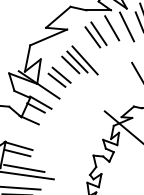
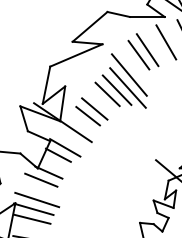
line: (85, 50) -> (128, 73), added
line: (23, 125) -> (40, 180), added
line: (20, 139) -> (36, 200), added

